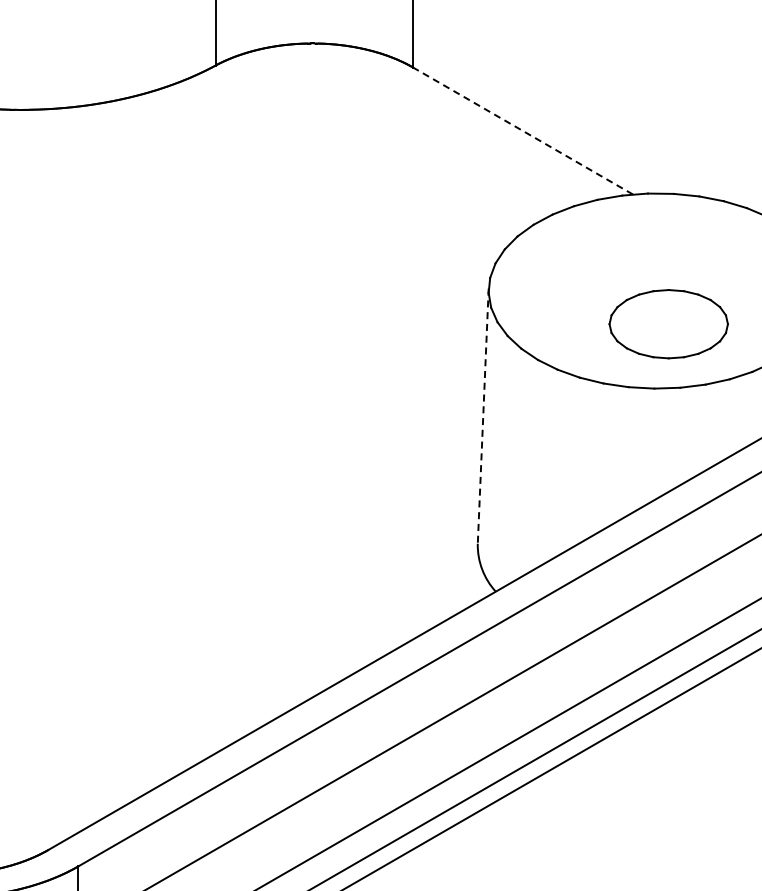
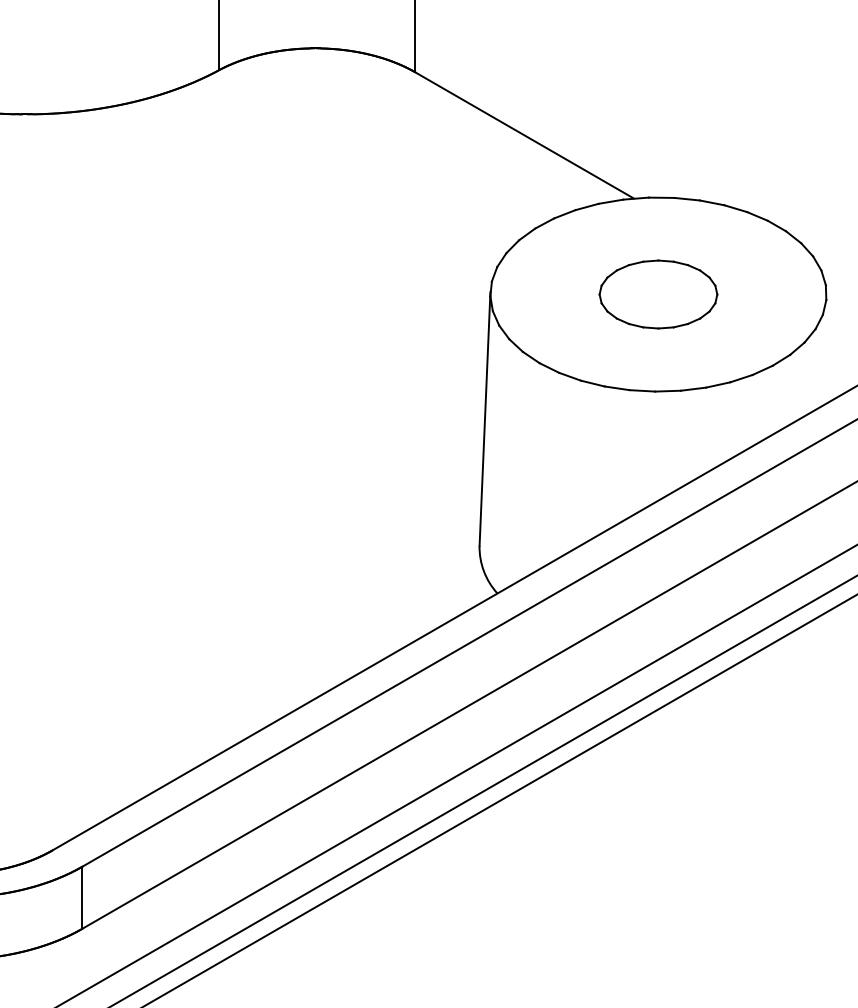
line: (522, 131) -> (524, 135), dashed -> solid
part: (668, 324) -> (658, 294), moved
line: (483, 415) -> (485, 418), dashed -> solid

